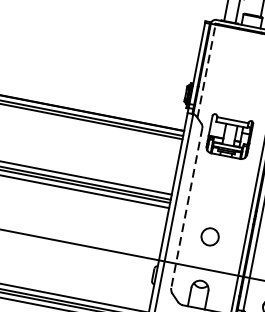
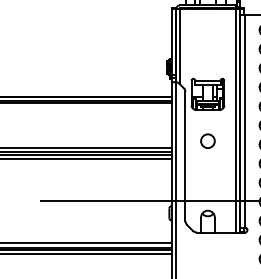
line: (207, 70) -> (180, 46), dashed -> solid
line: (186, 208) -> (185, 156), dashed -> solid
circle: (209, 235) -> (207, 140), moved

